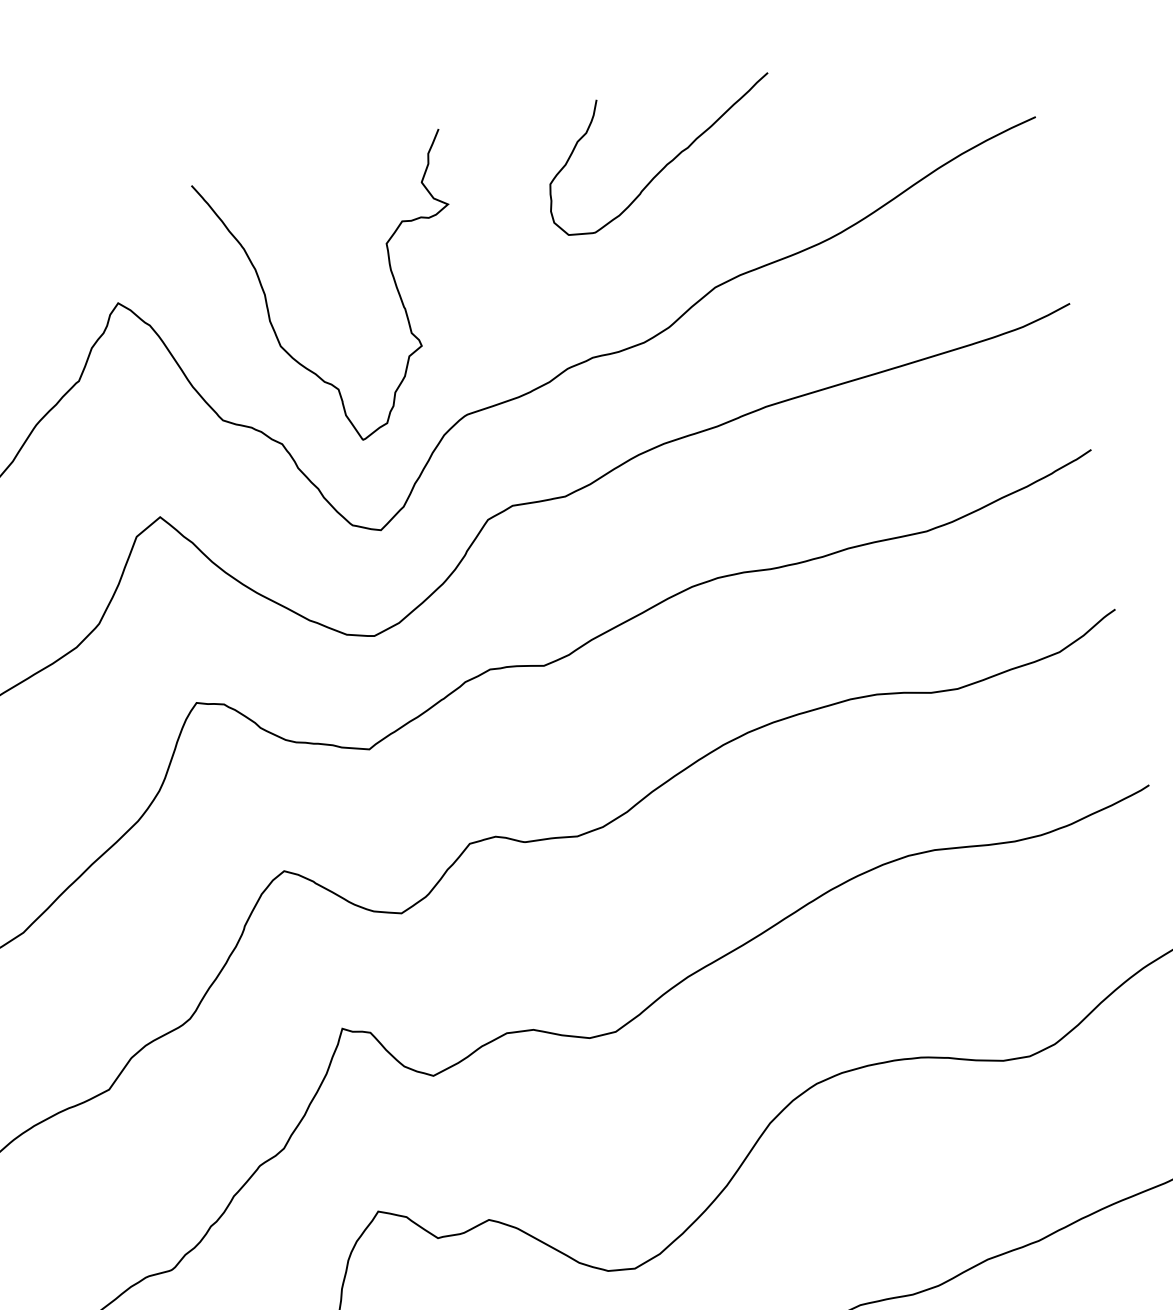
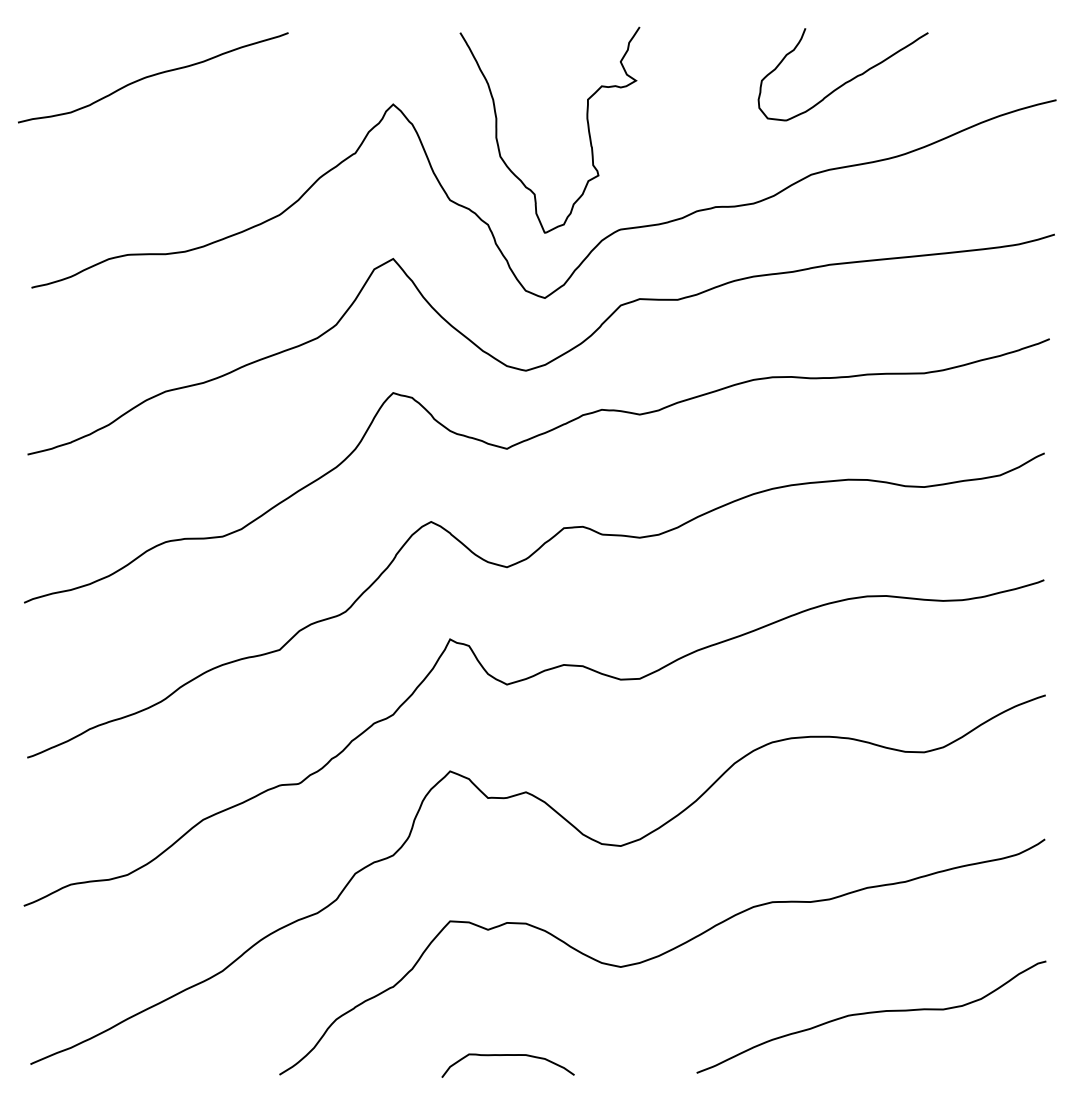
curve: (667, 162) -> (846, 81), moved

